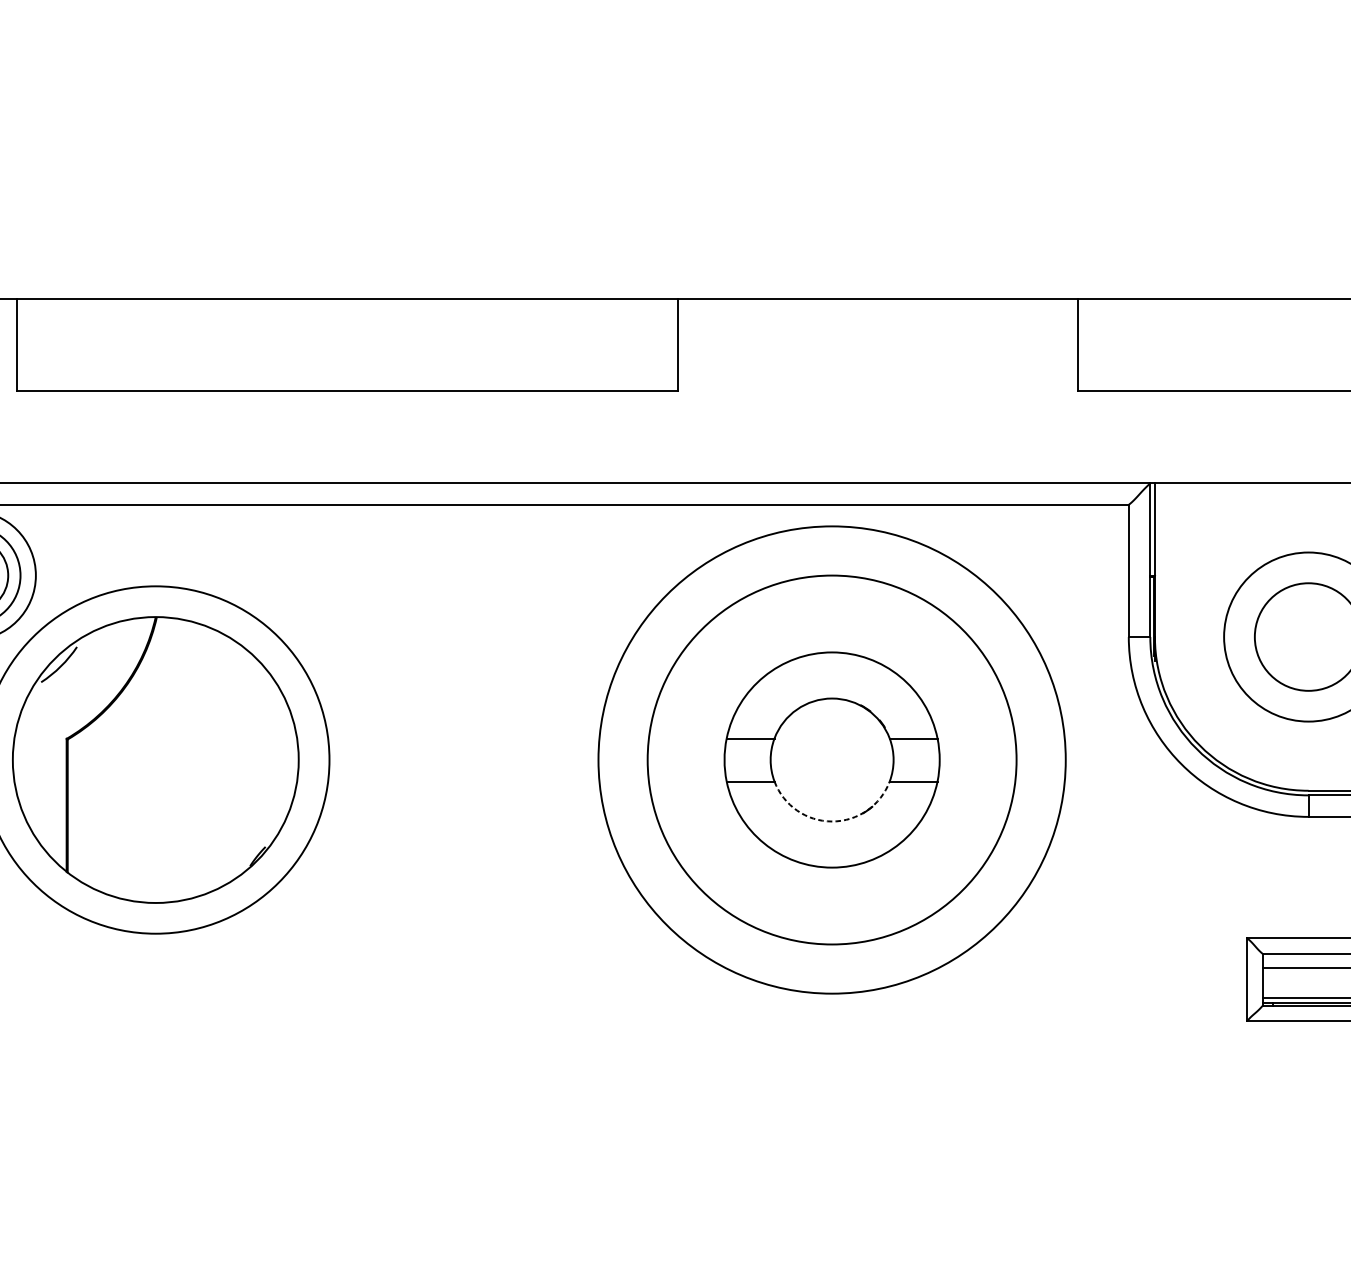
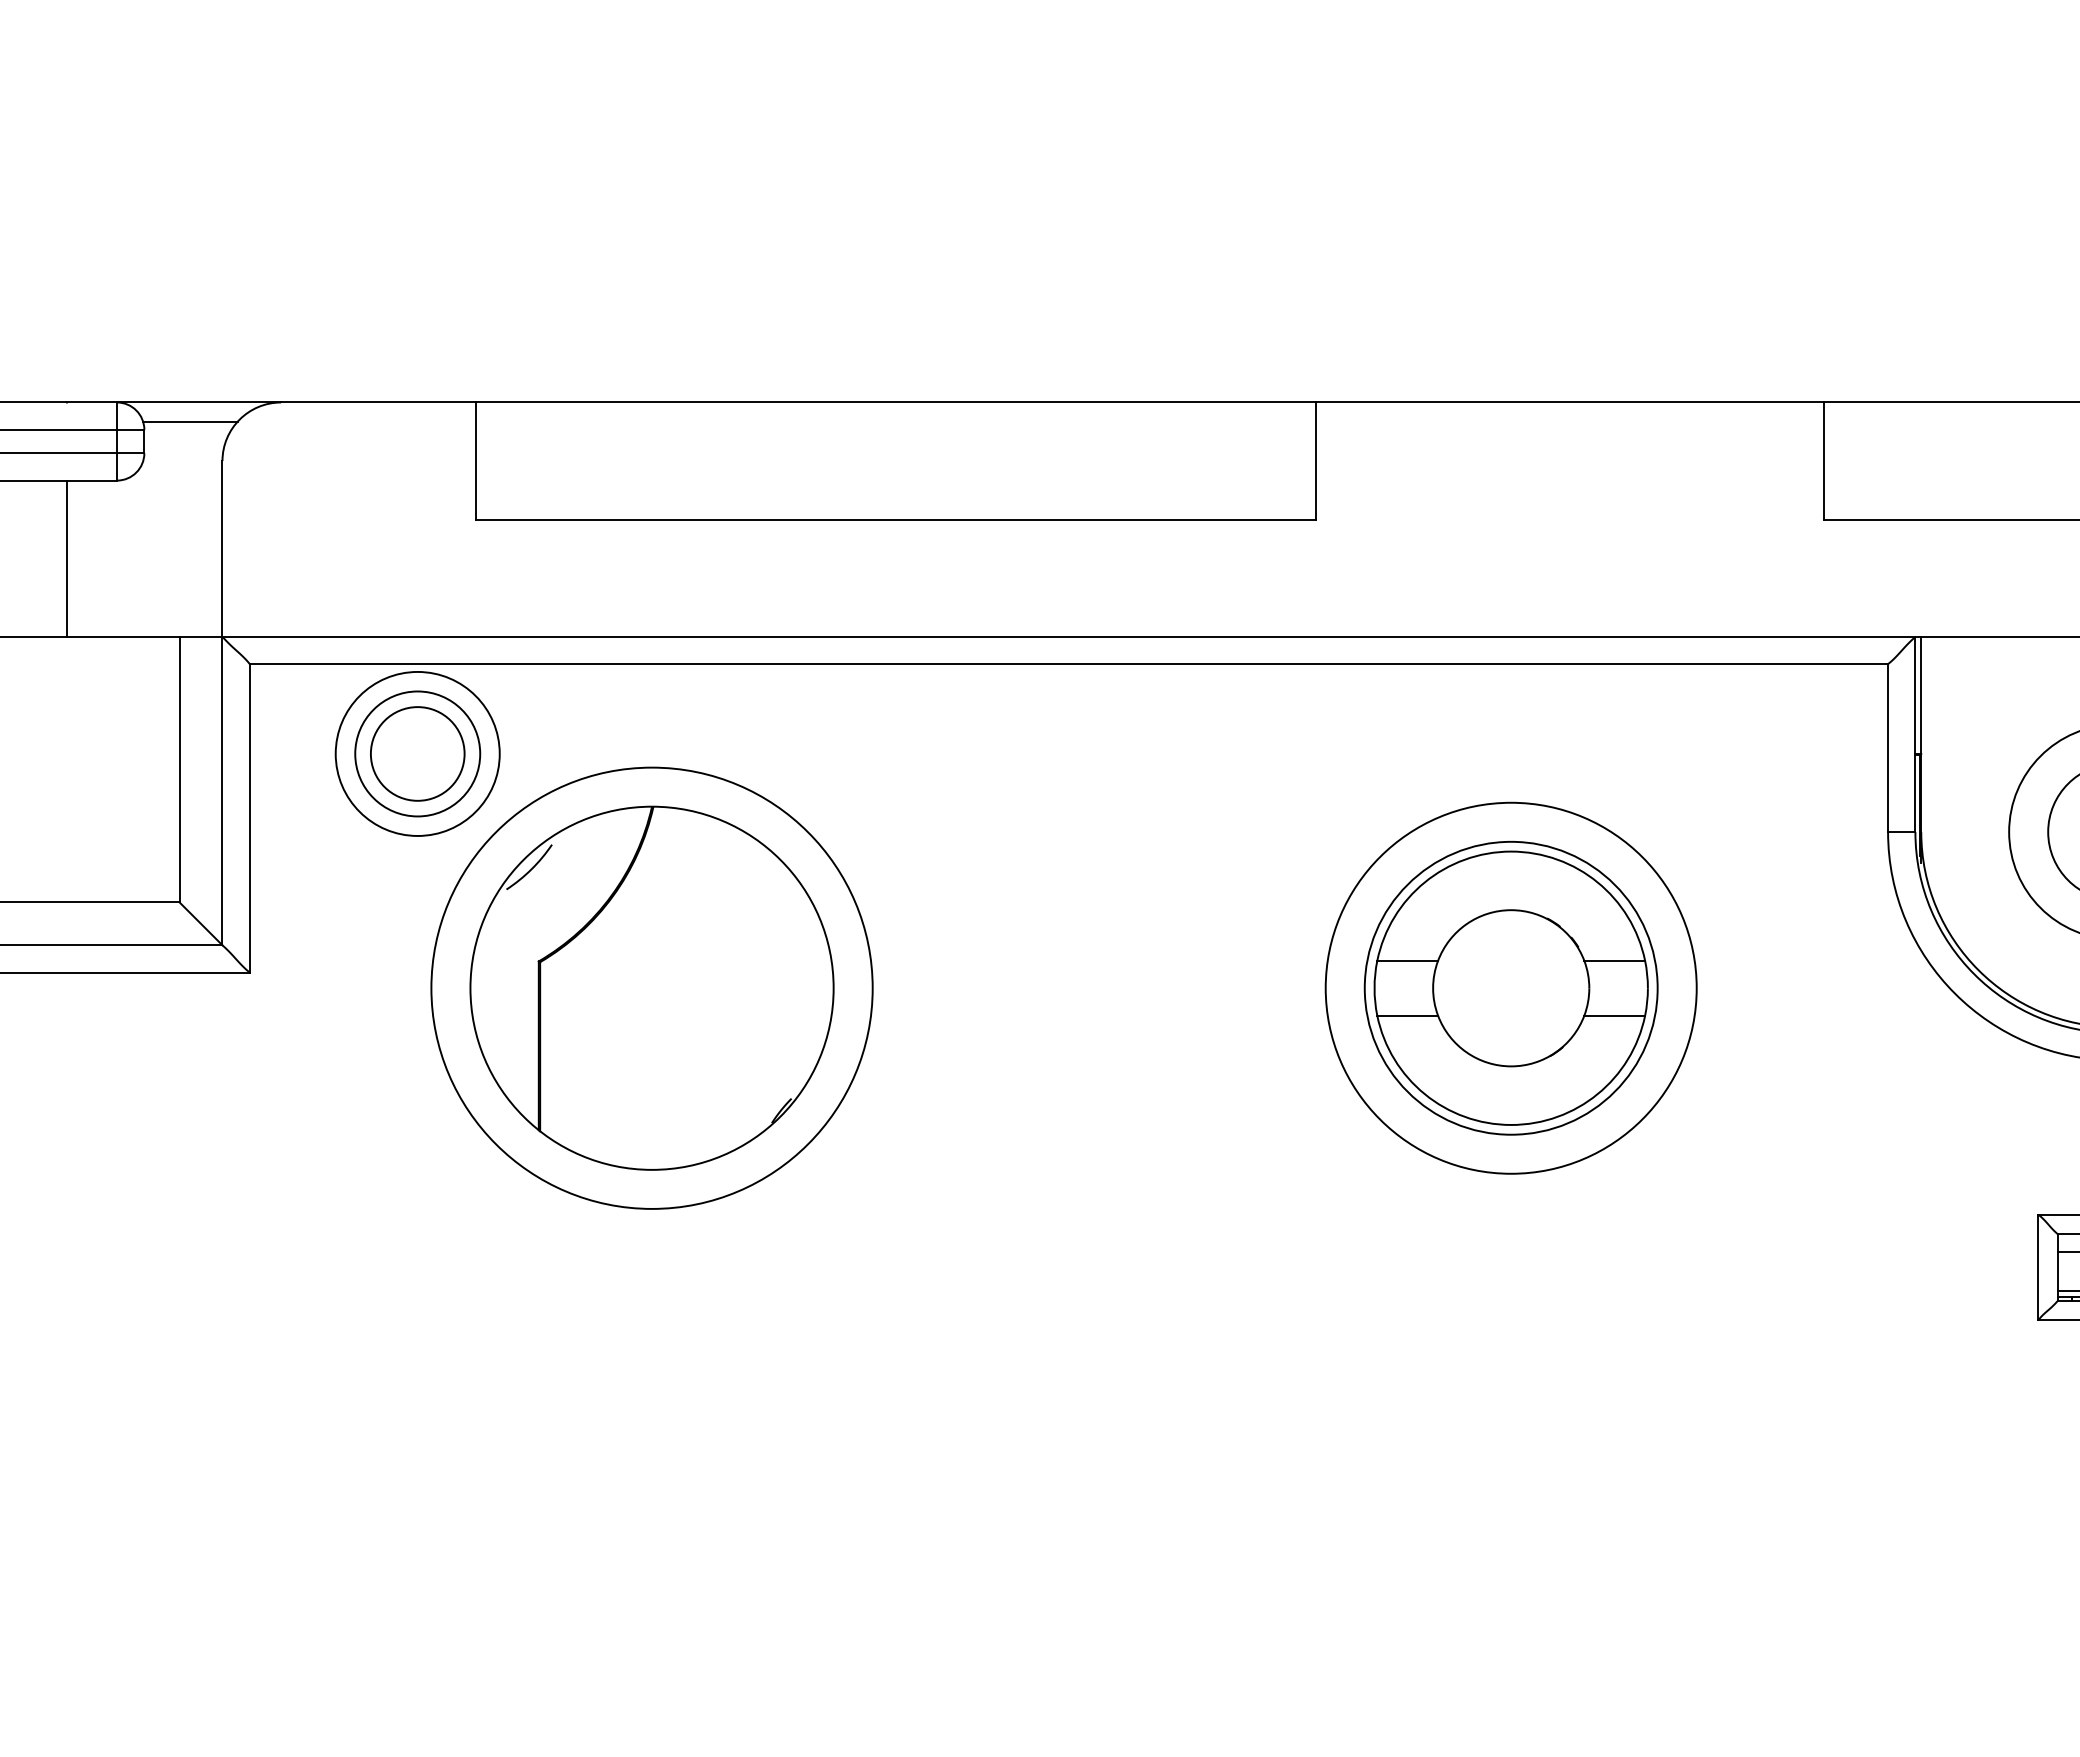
circle: (831, 759) -> (1510, 987), size x0.62
circle: (831, 759) -> (1510, 987), size x0.62
arc: (832, 821) -> (1511, 1066), dashed -> solid

